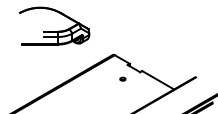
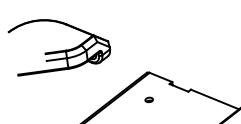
part: (122, 78) -> (148, 98), moved

